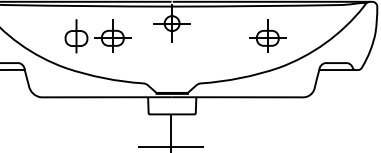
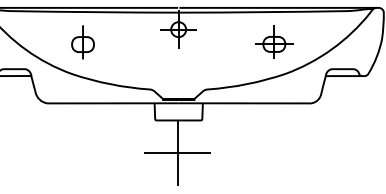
part: (112, 35) -> (119, 41), removed

